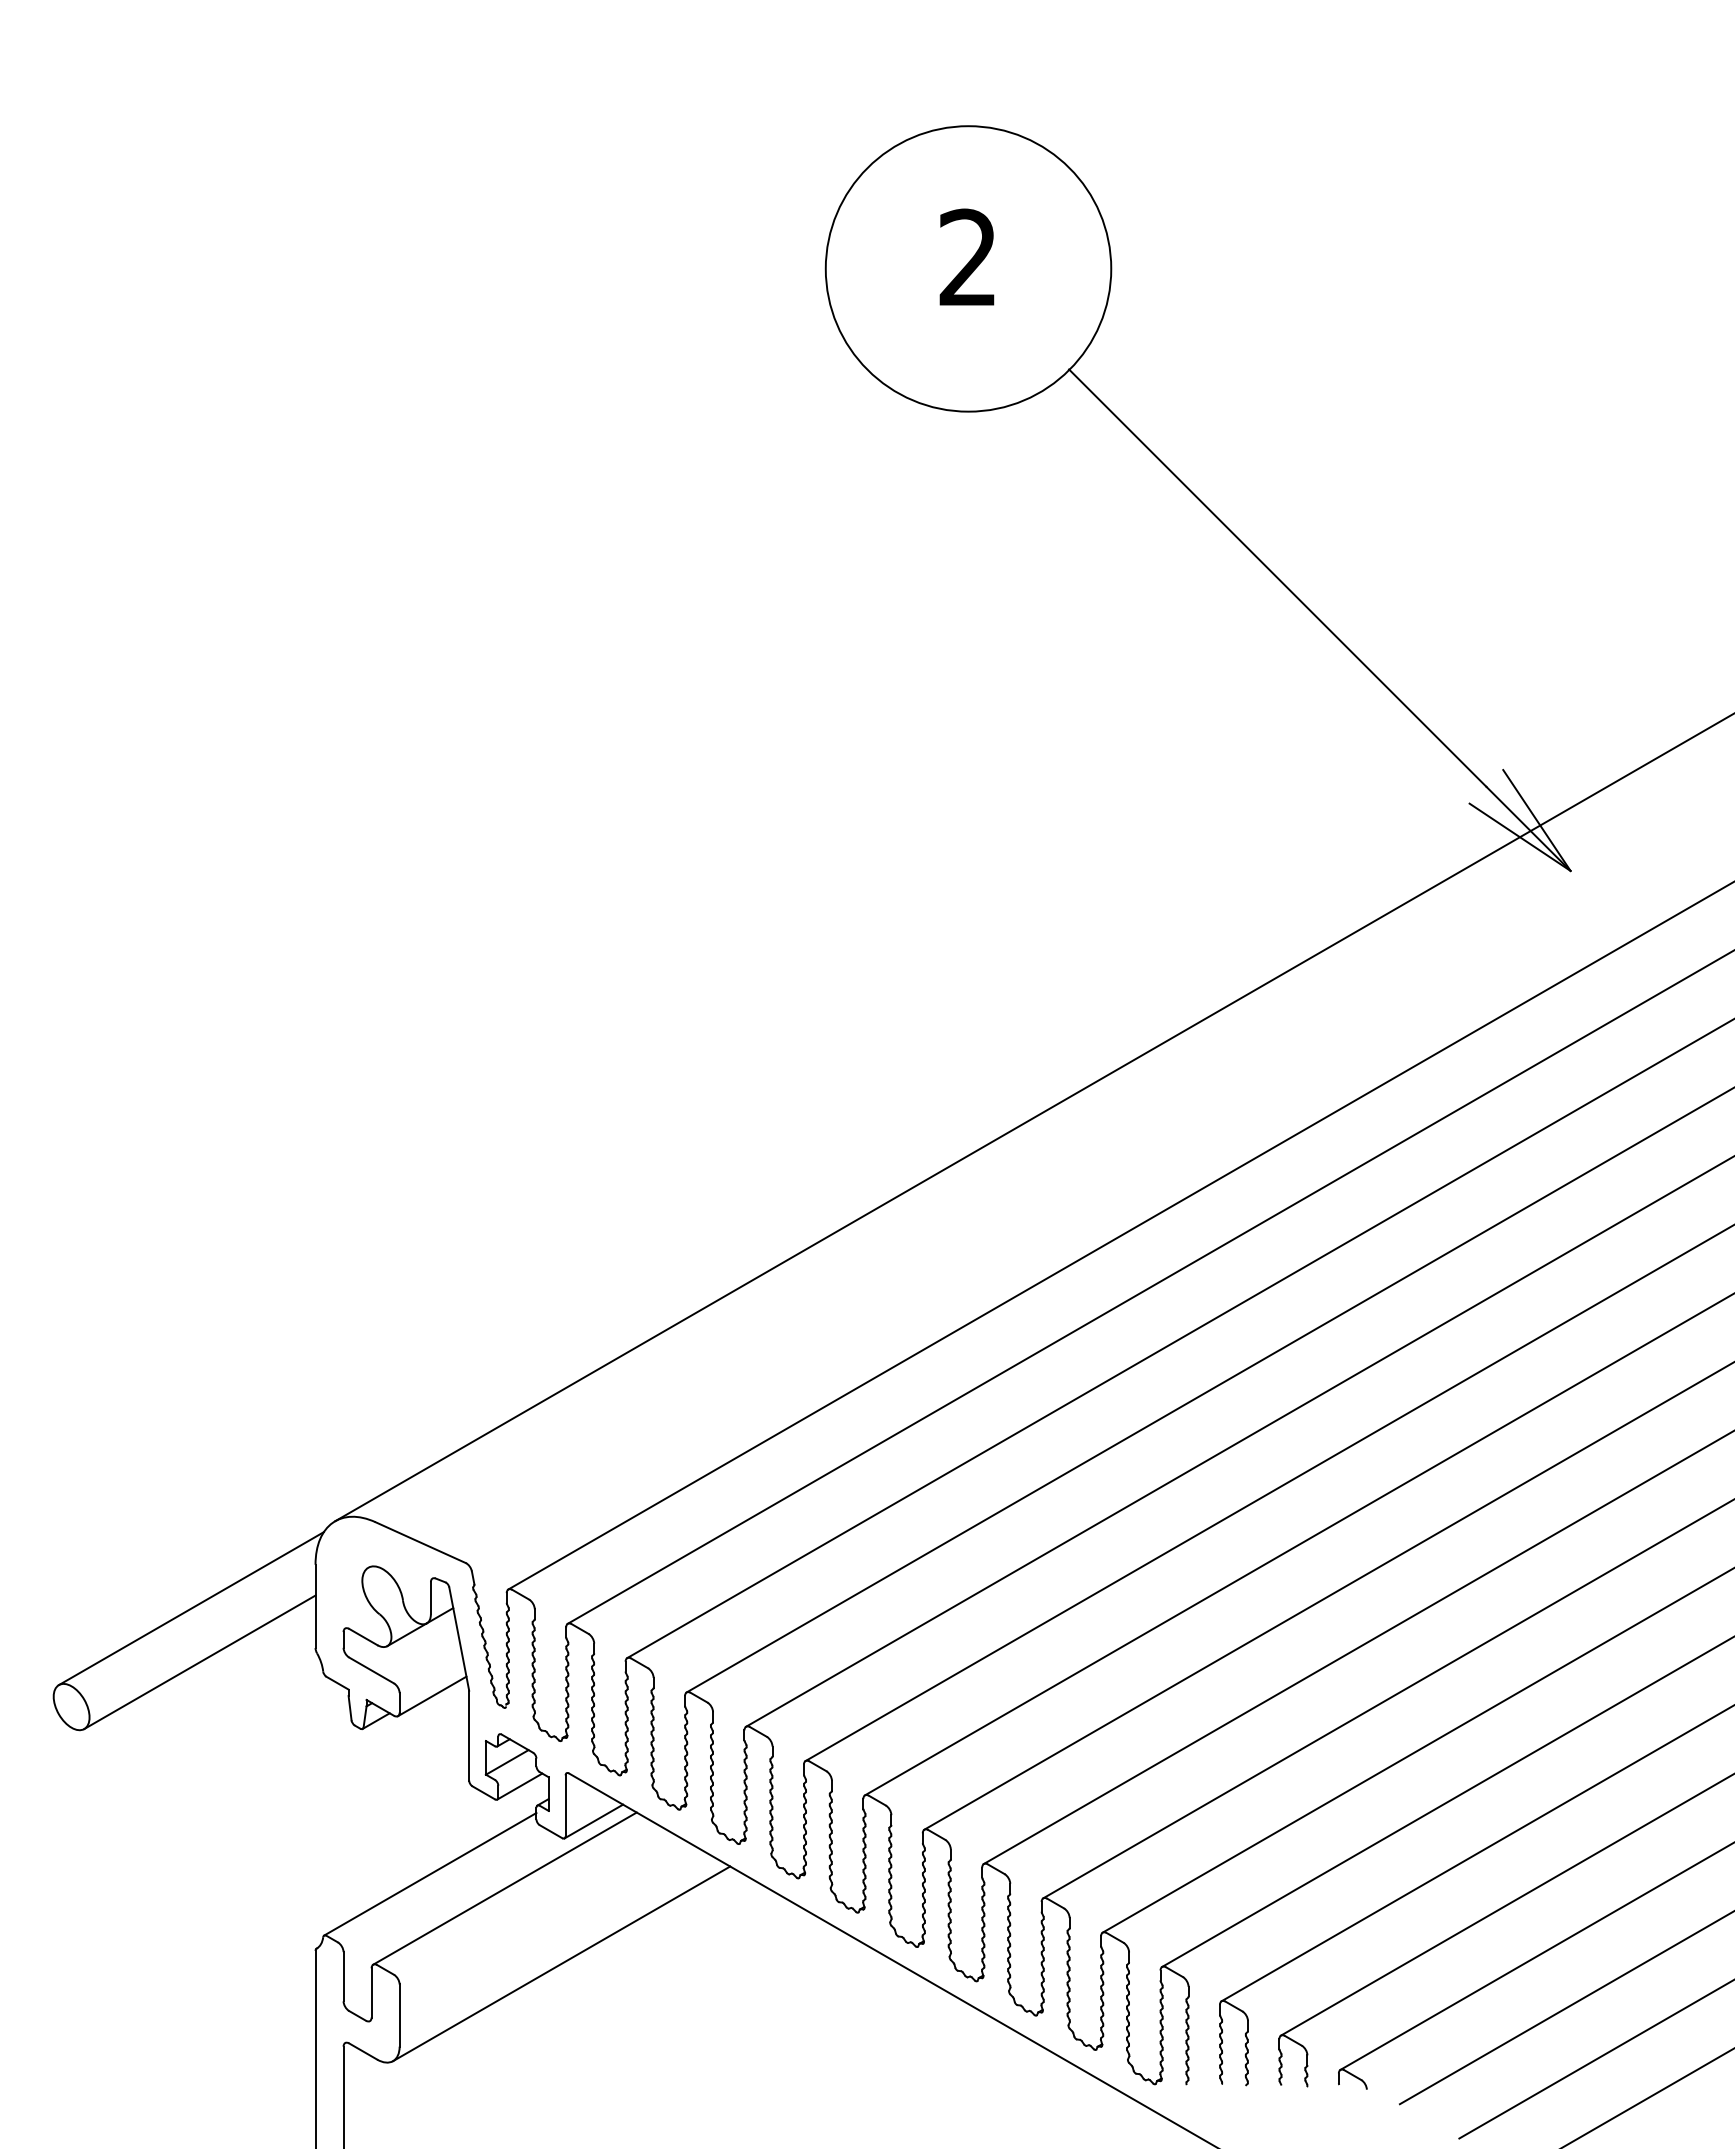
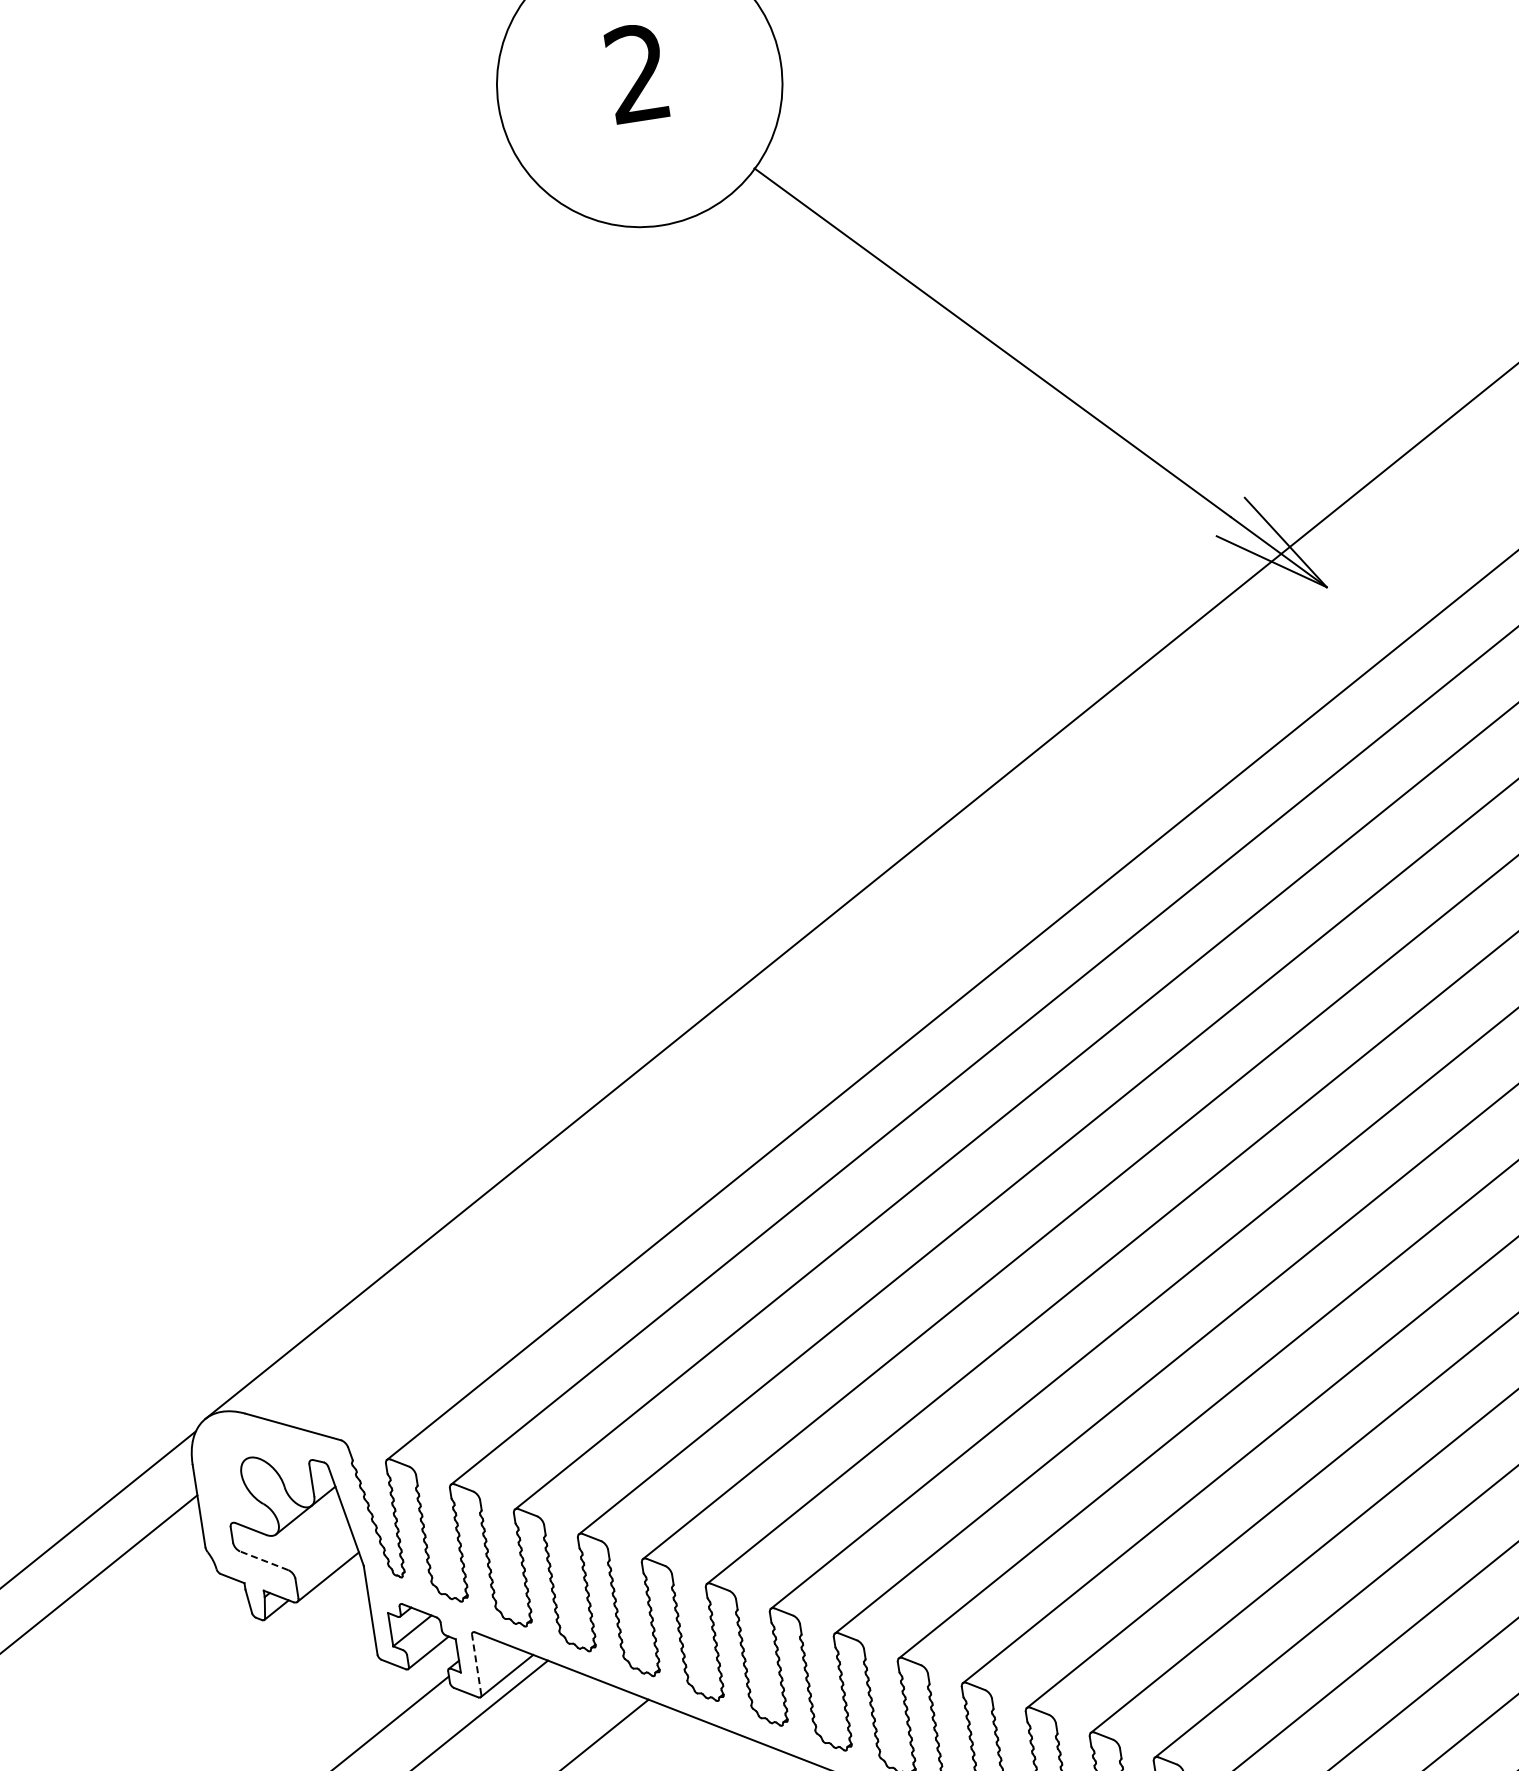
line: (371, 1670) -> (264, 1560), solid -> dashed
line: (565, 1805) -> (476, 1664), solid -> dashed

